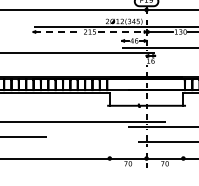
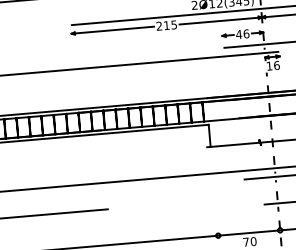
line: (58, 32) -> (113, 30), dashed -> solid
line: (122, 32) -> (221, 21), dashed -> solid

